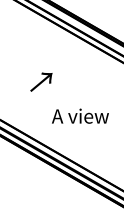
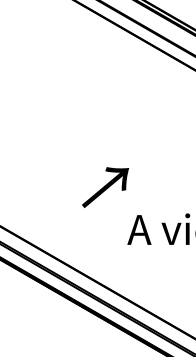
text: (41, 81) -> (105, 186), moved

